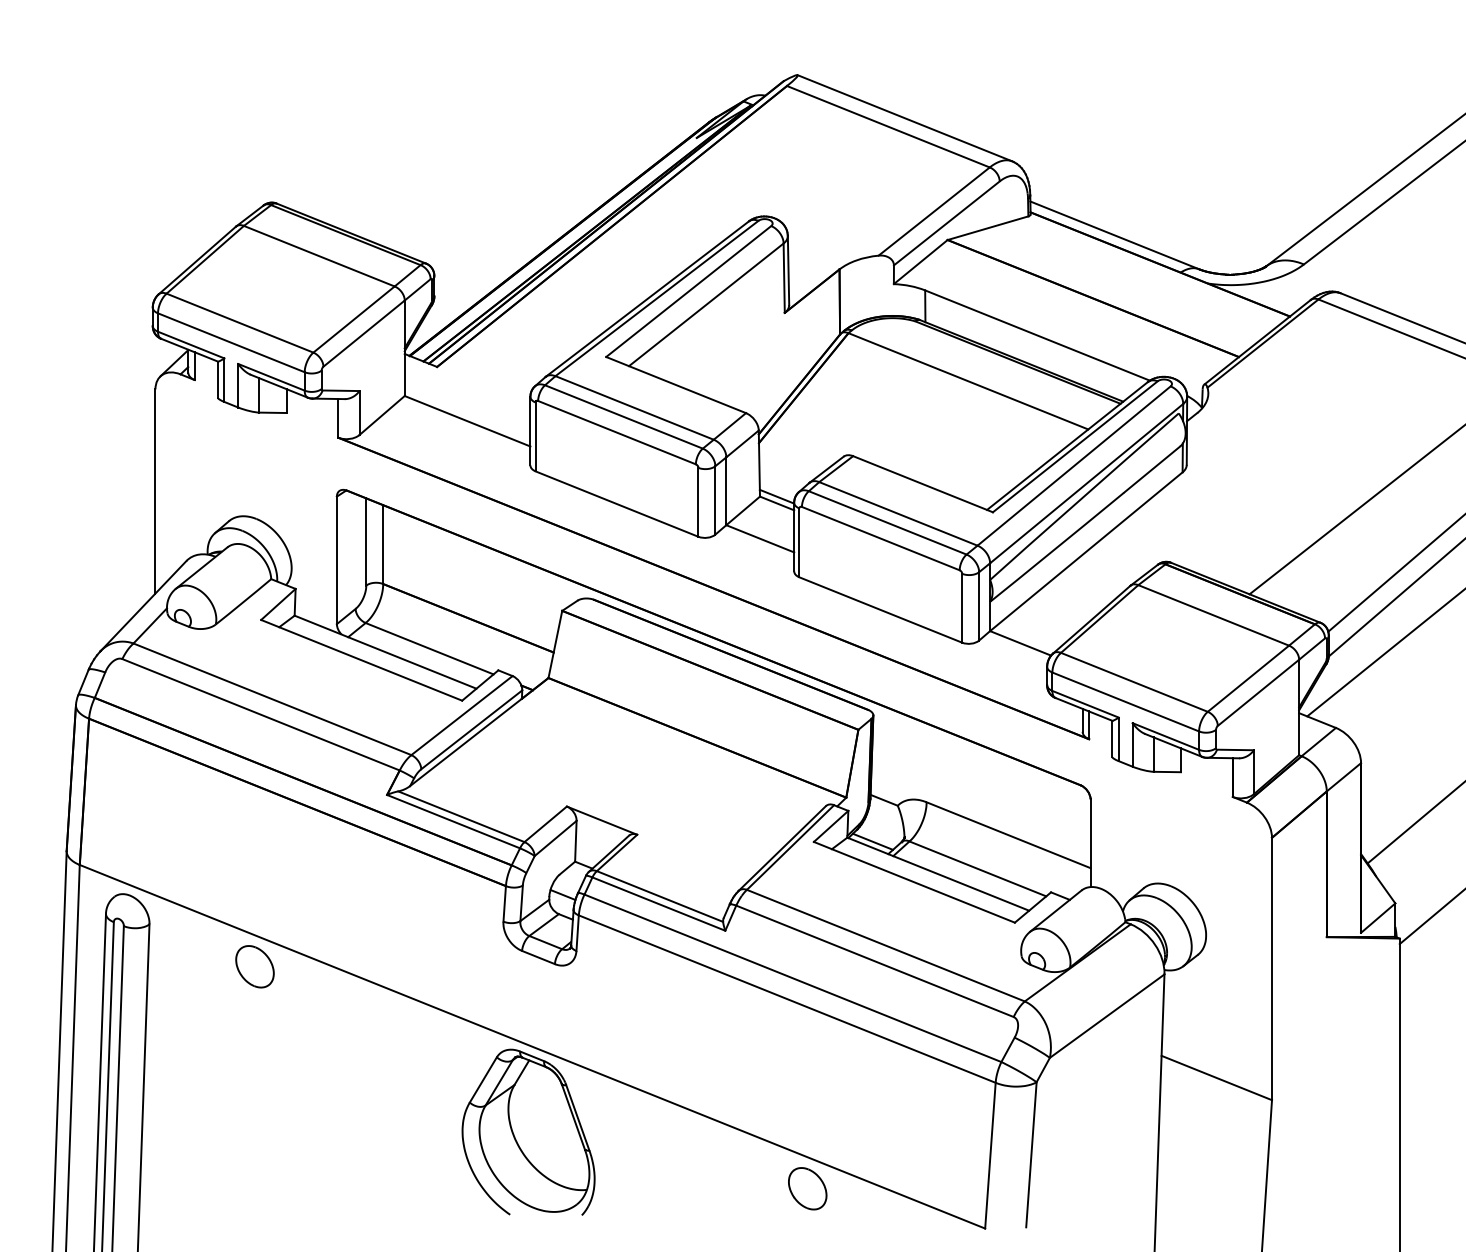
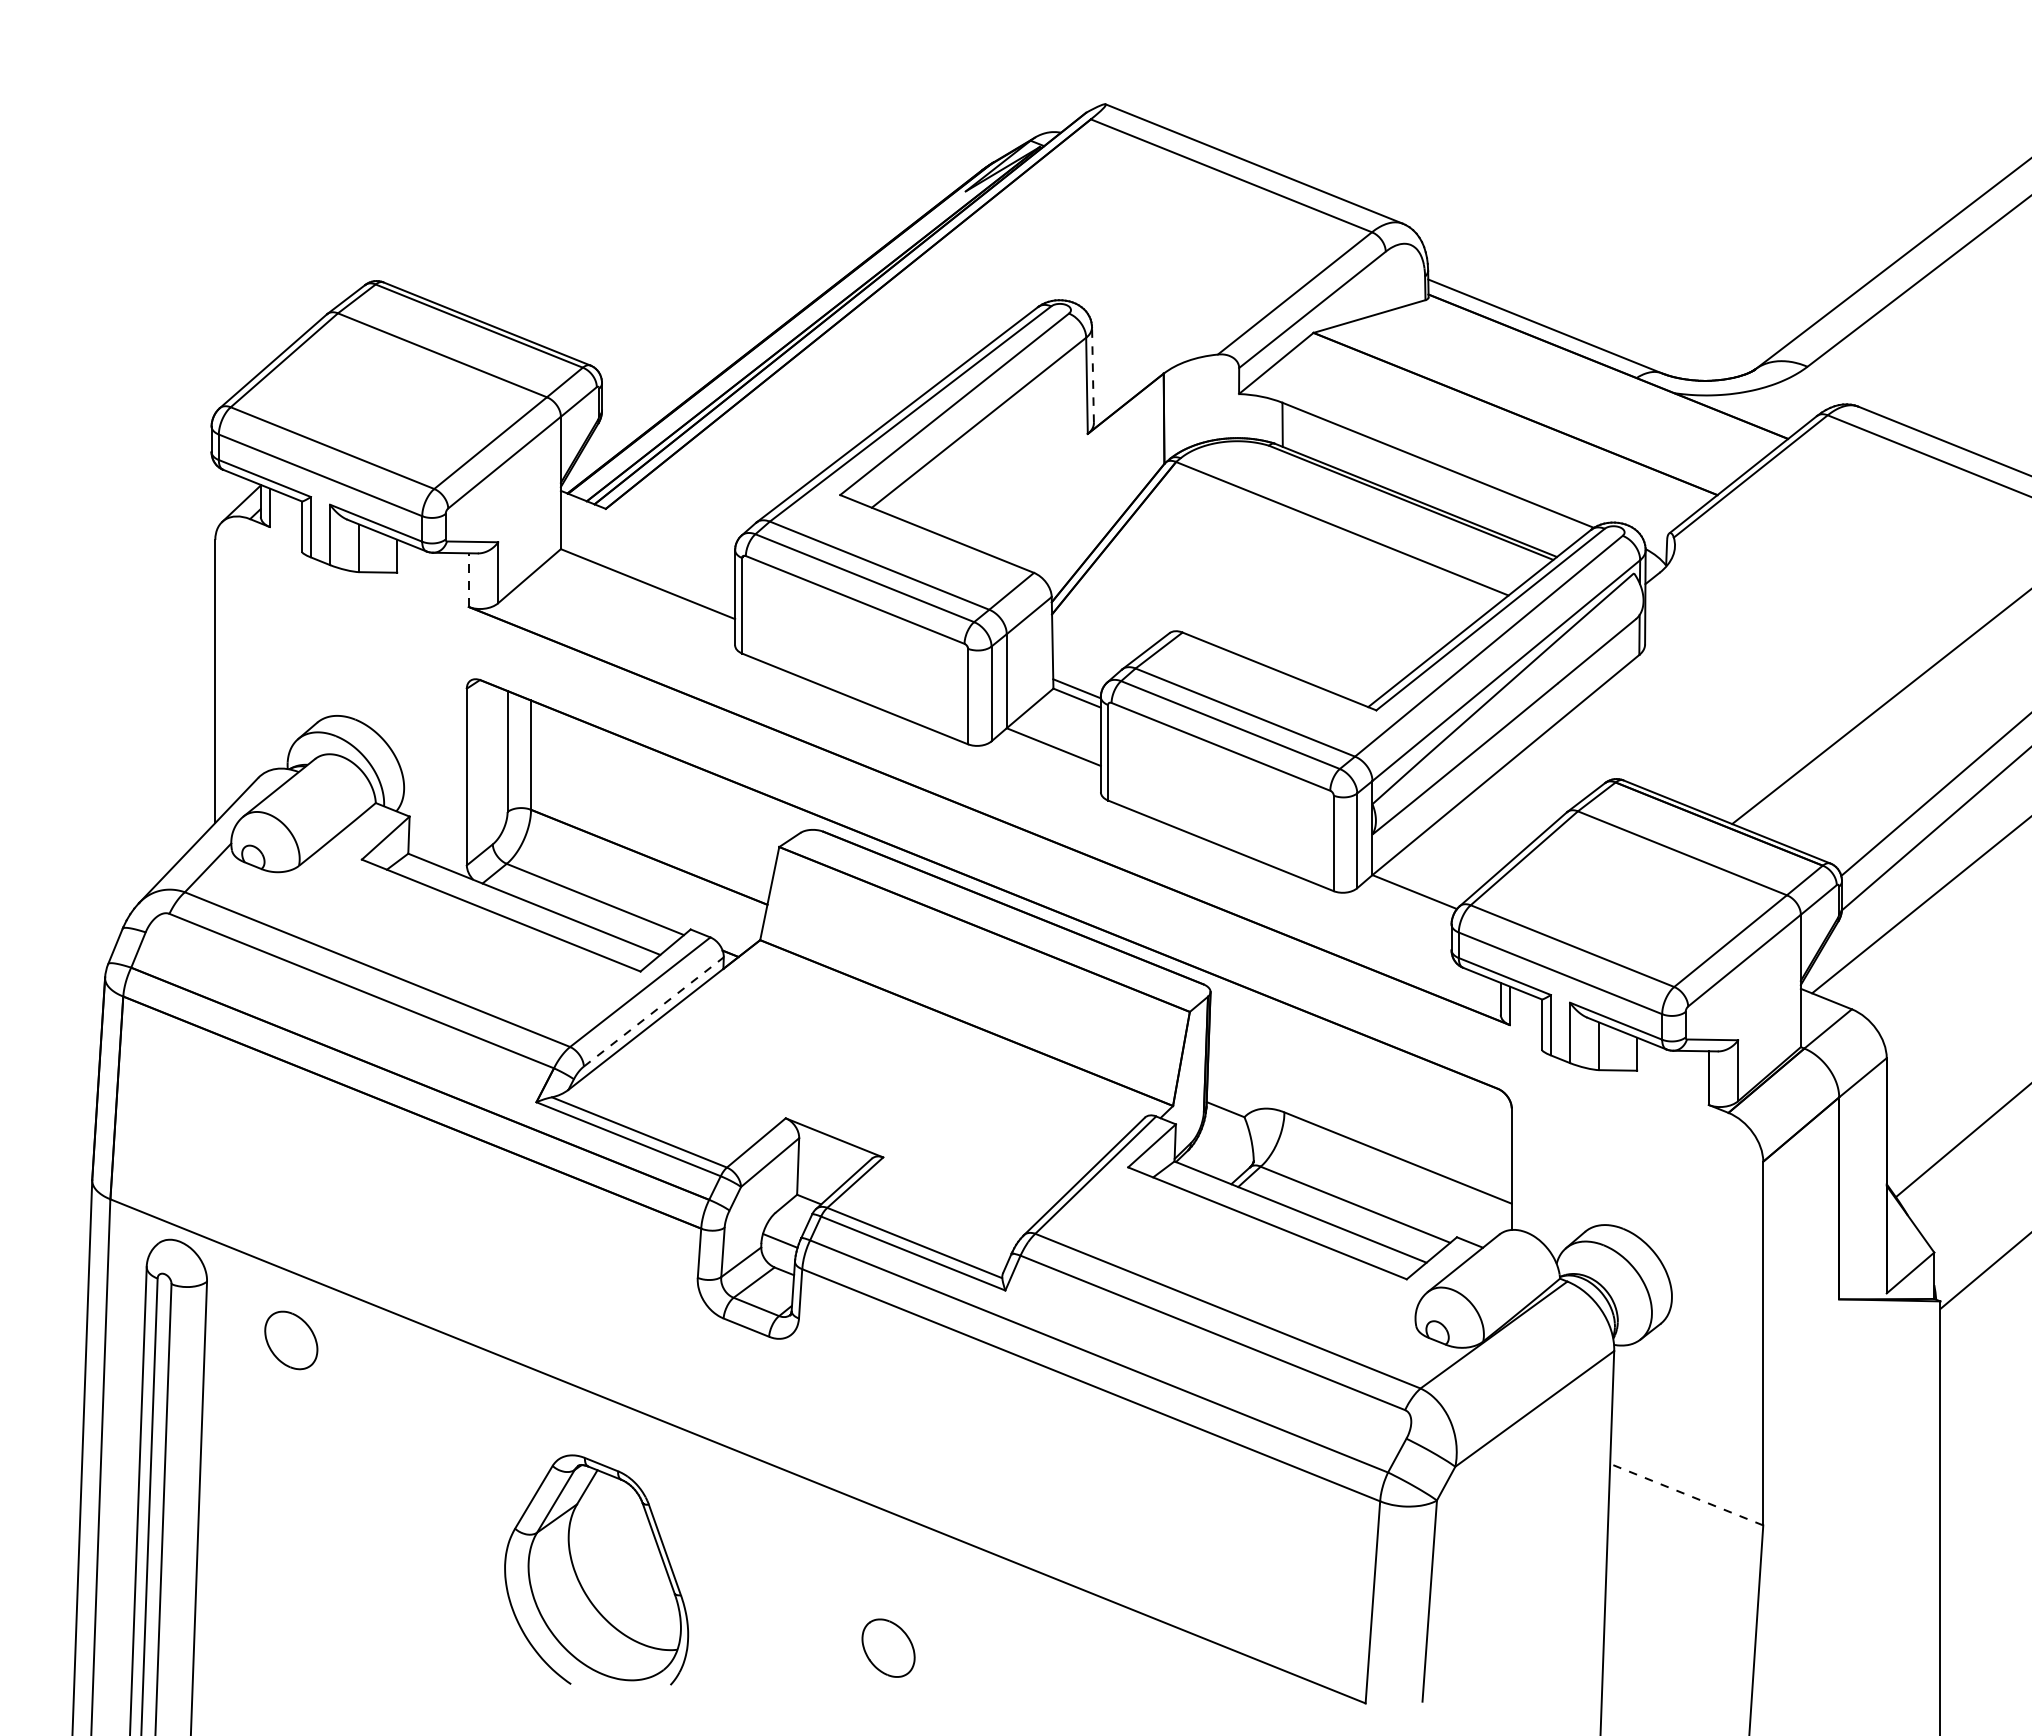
line: (788, 270) -> (1092, 375), solid -> dashed
line: (338, 418) -> (468, 580), solid -> dashed
line: (471, 729) -> (653, 1011), solid -> dashed
line: (872, 842) -> (1209, 1167), removed
part: (255, 966) -> (291, 1340), moved
line: (1216, 1077) -> (1686, 1494), solid -> dashed
part: (528, 1131) -> (596, 1569), moved
part: (807, 1188) -> (888, 1647), moved

